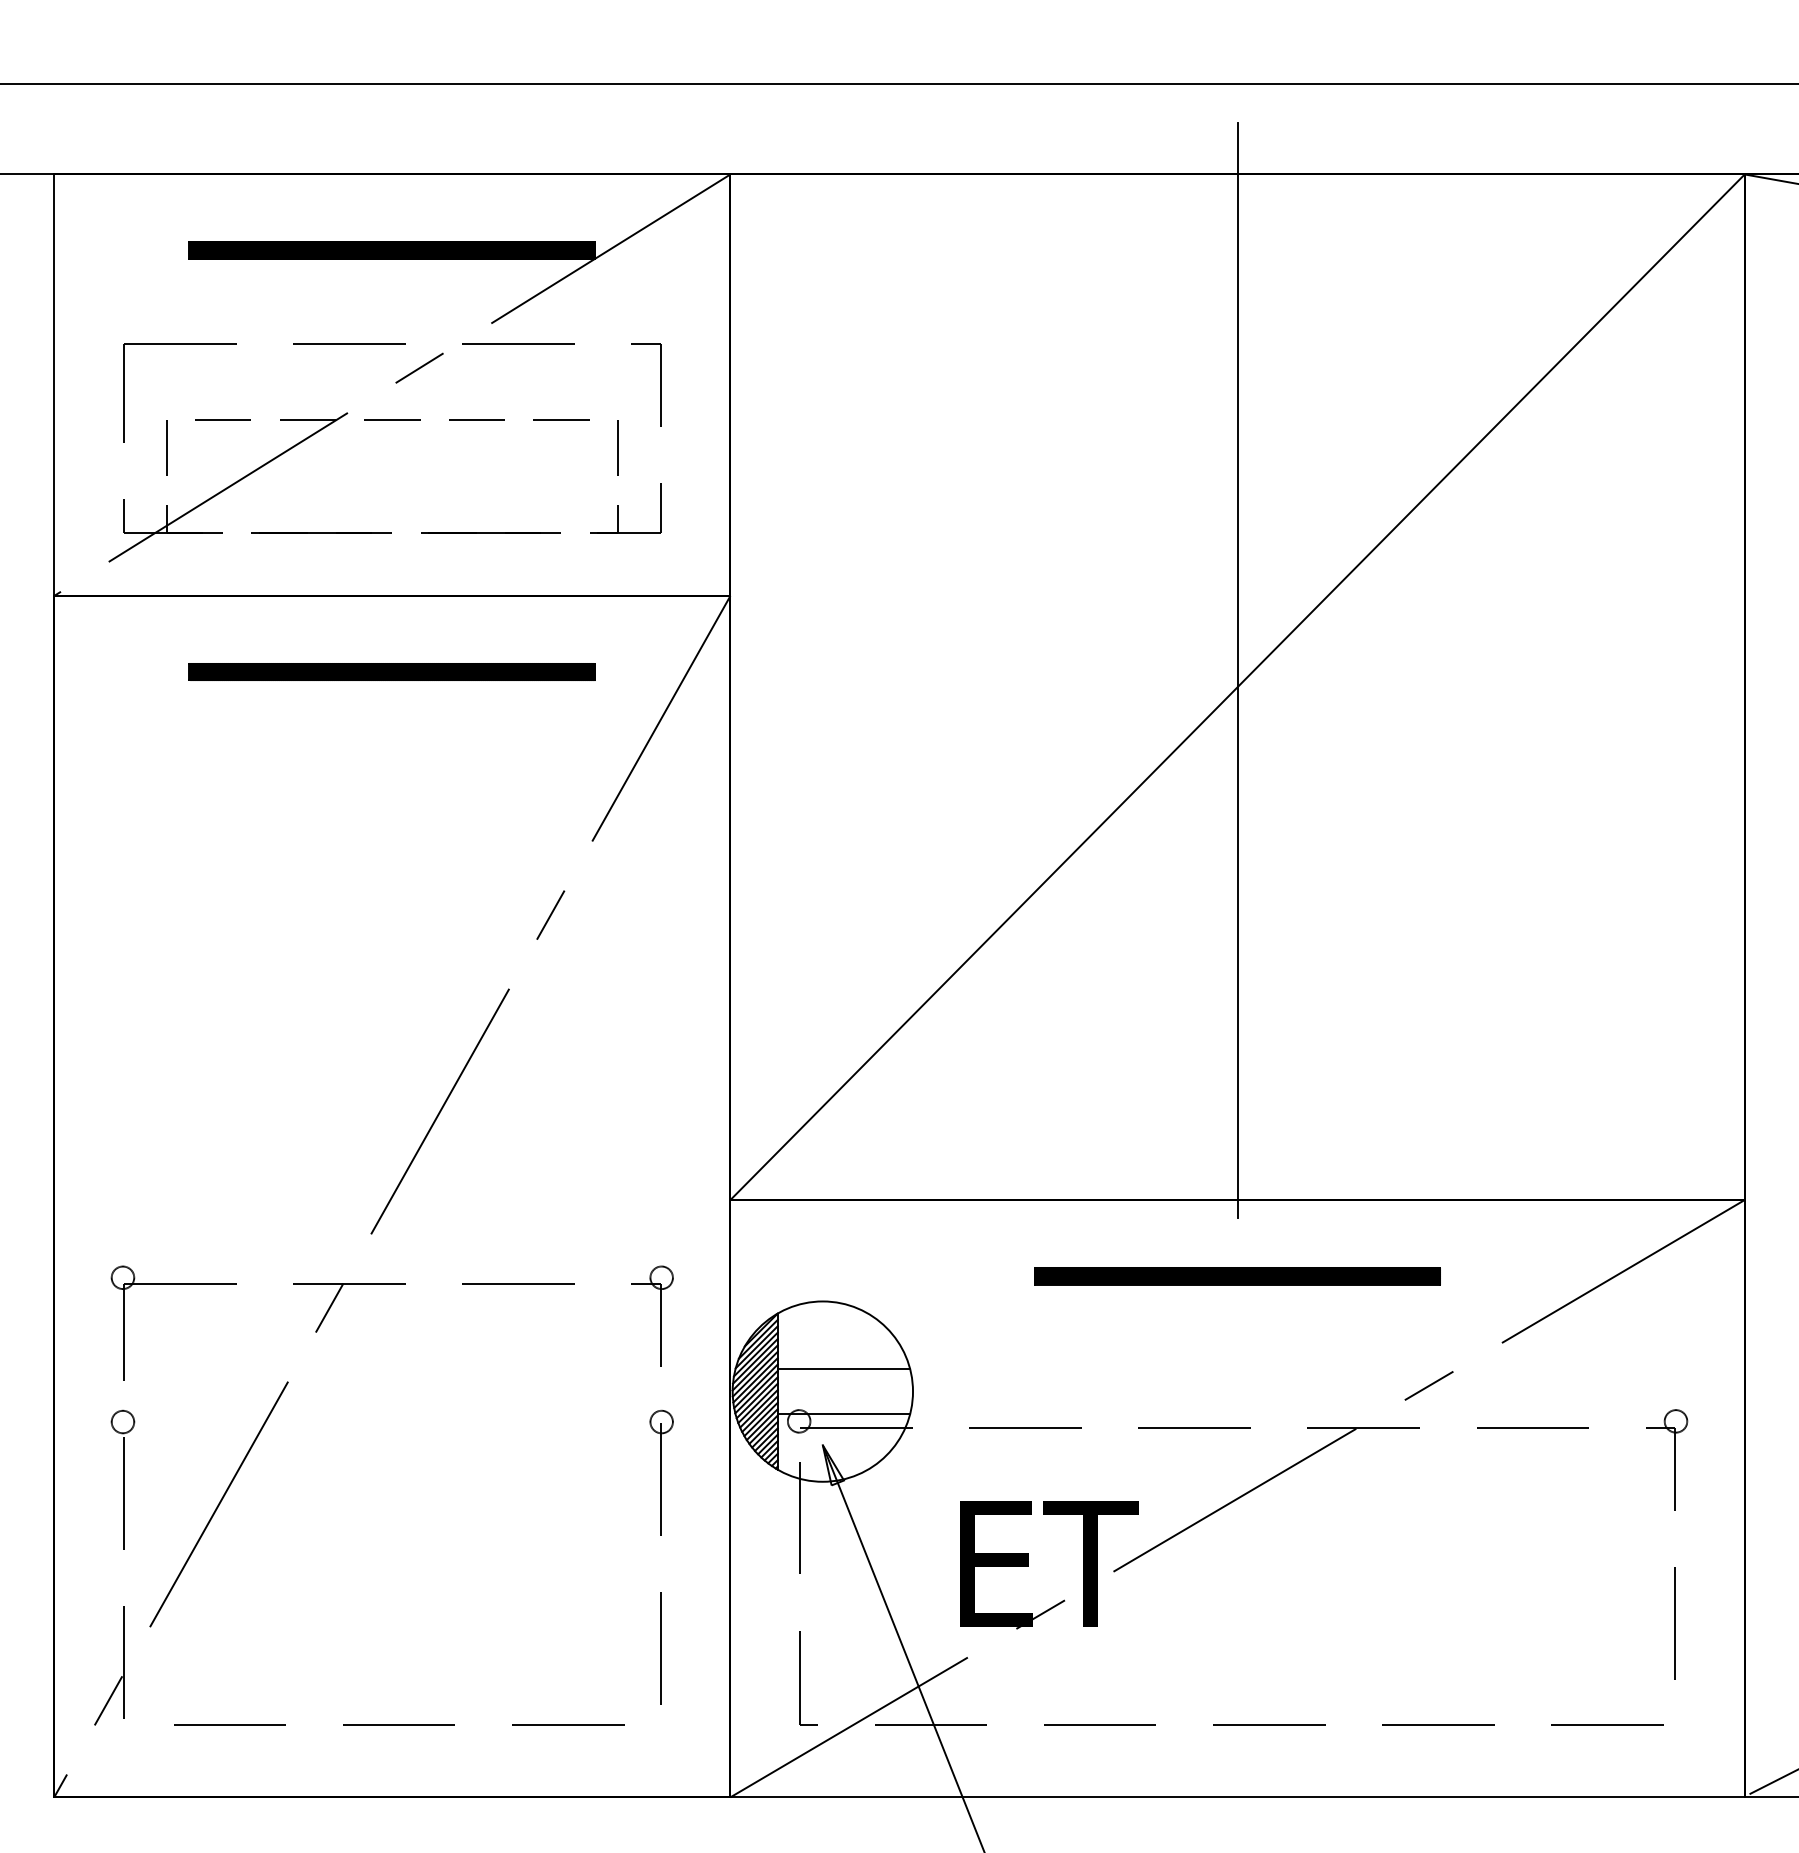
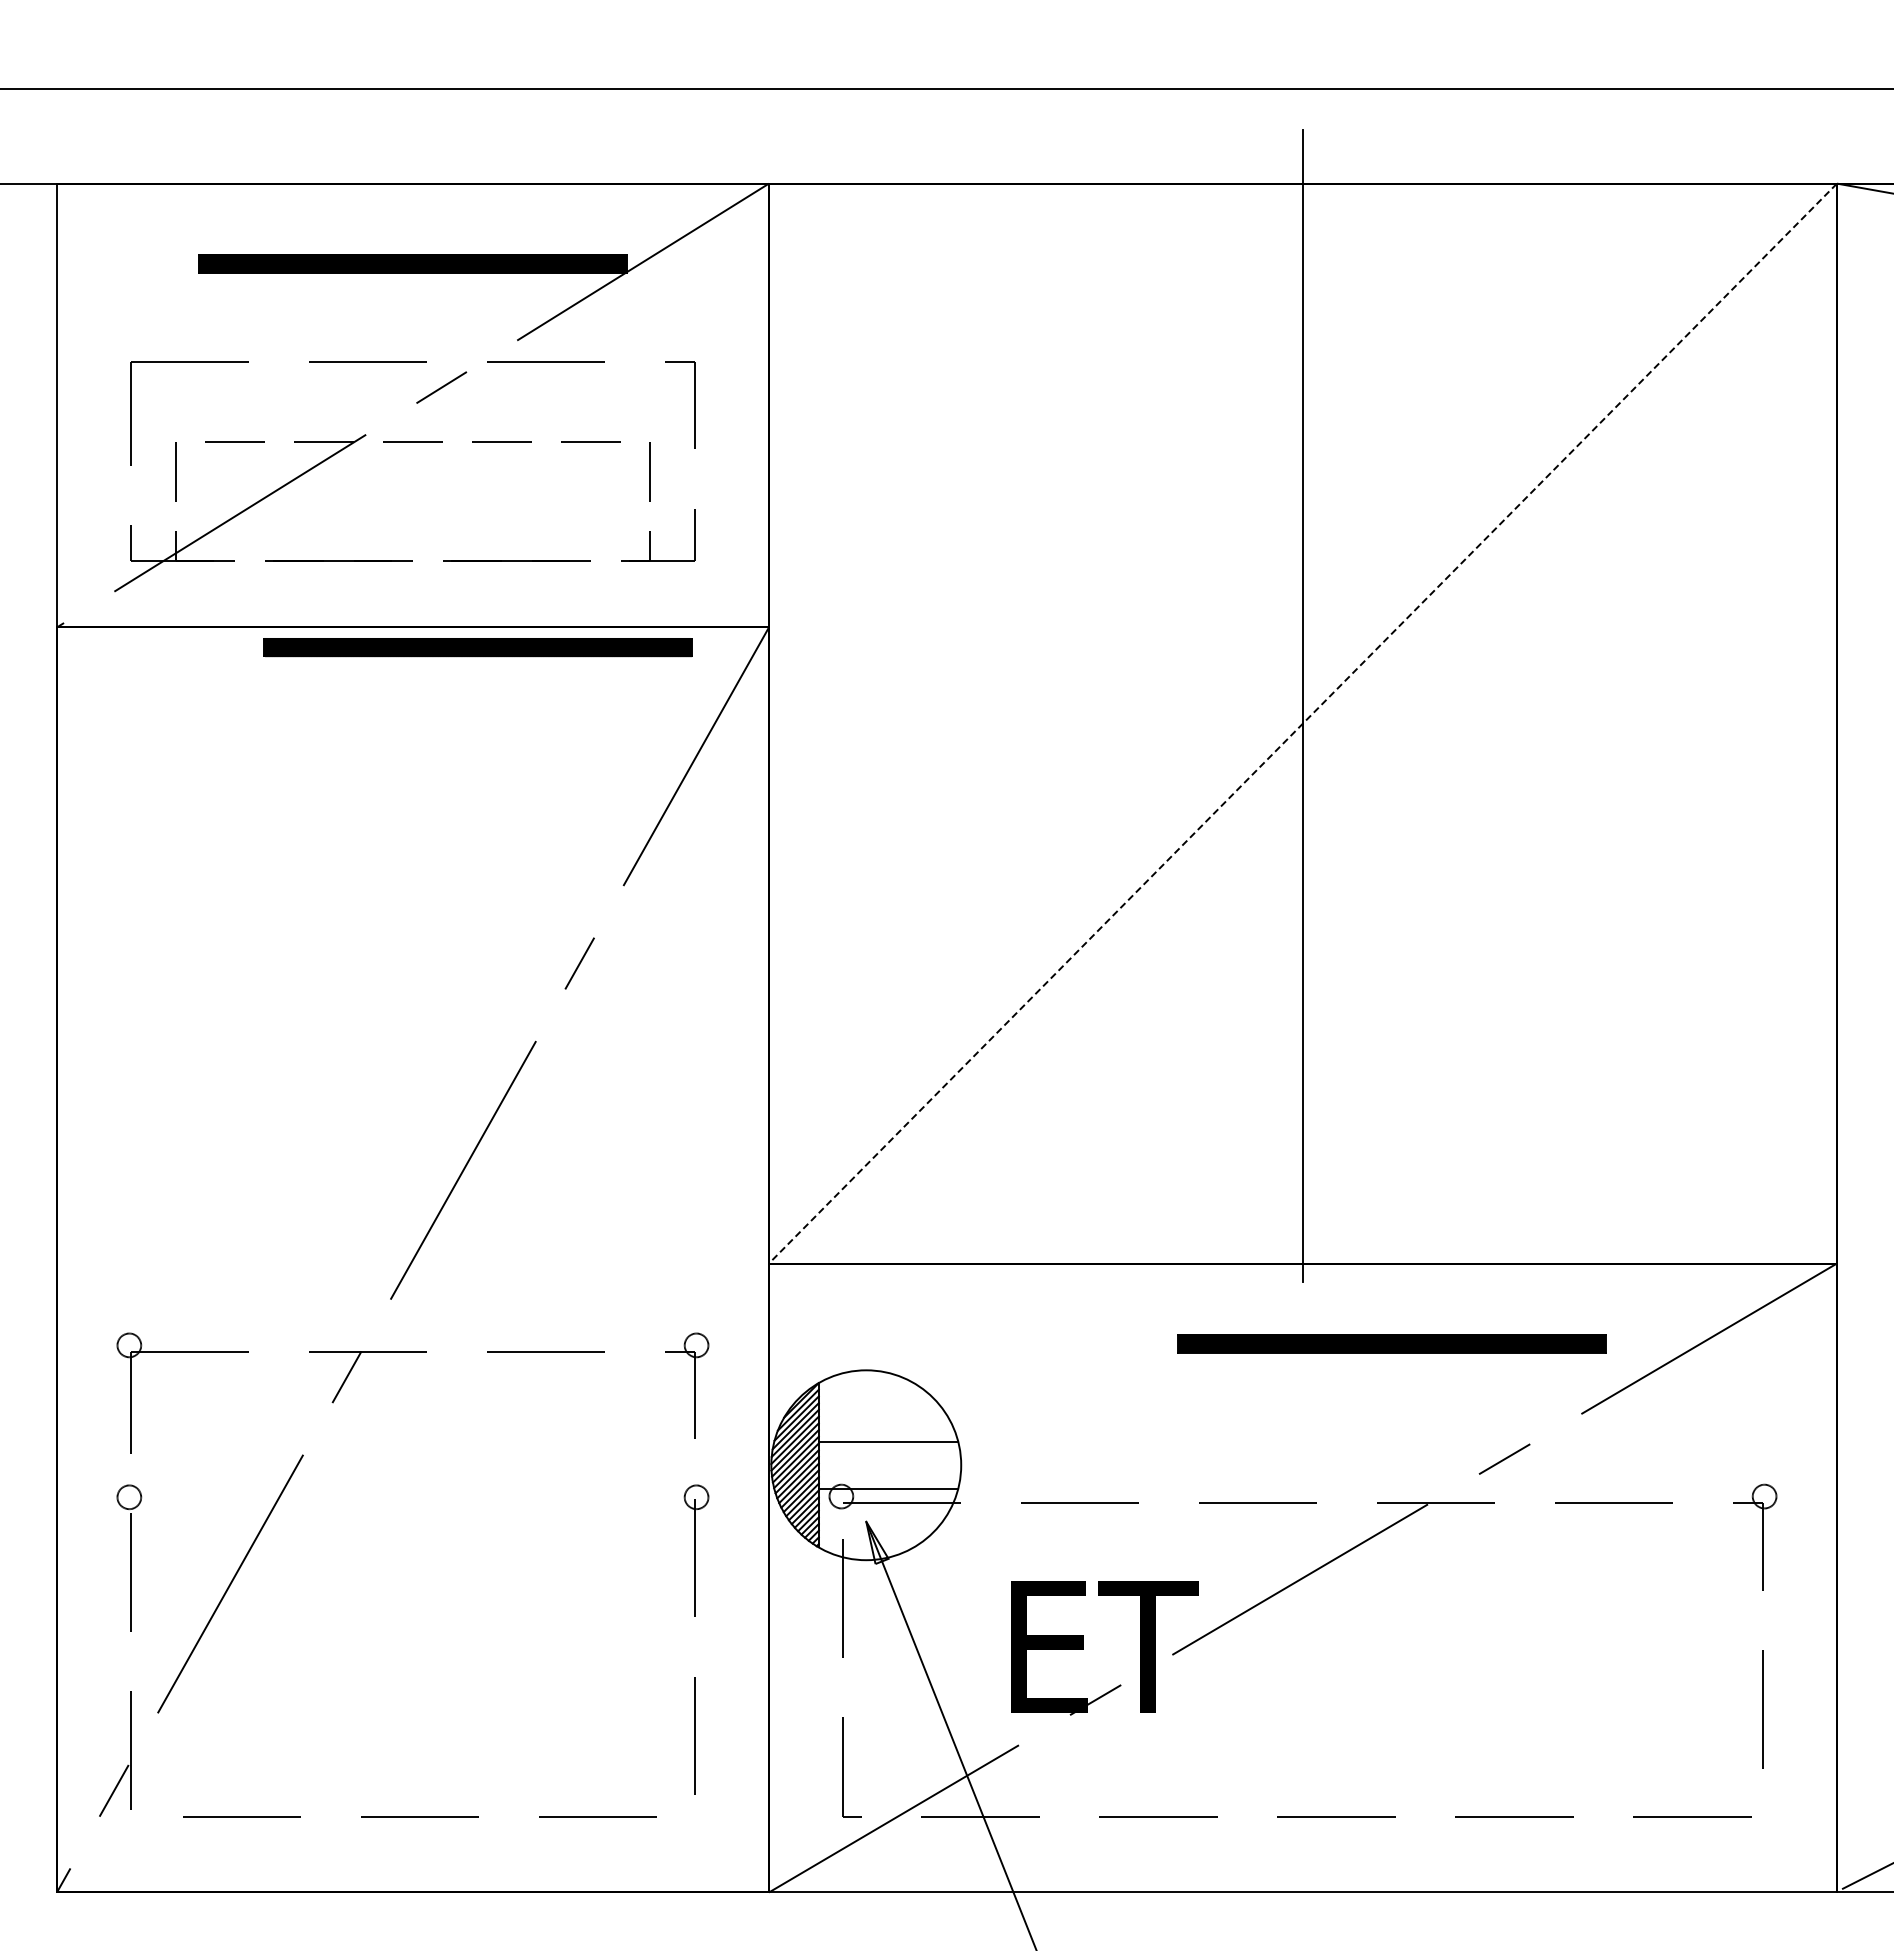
part: (391, 671) -> (477, 647), moved
line: (1237, 687) -> (1302, 723), solid -> dashed
part: (1237, 1275) -> (1391, 1343), moved

